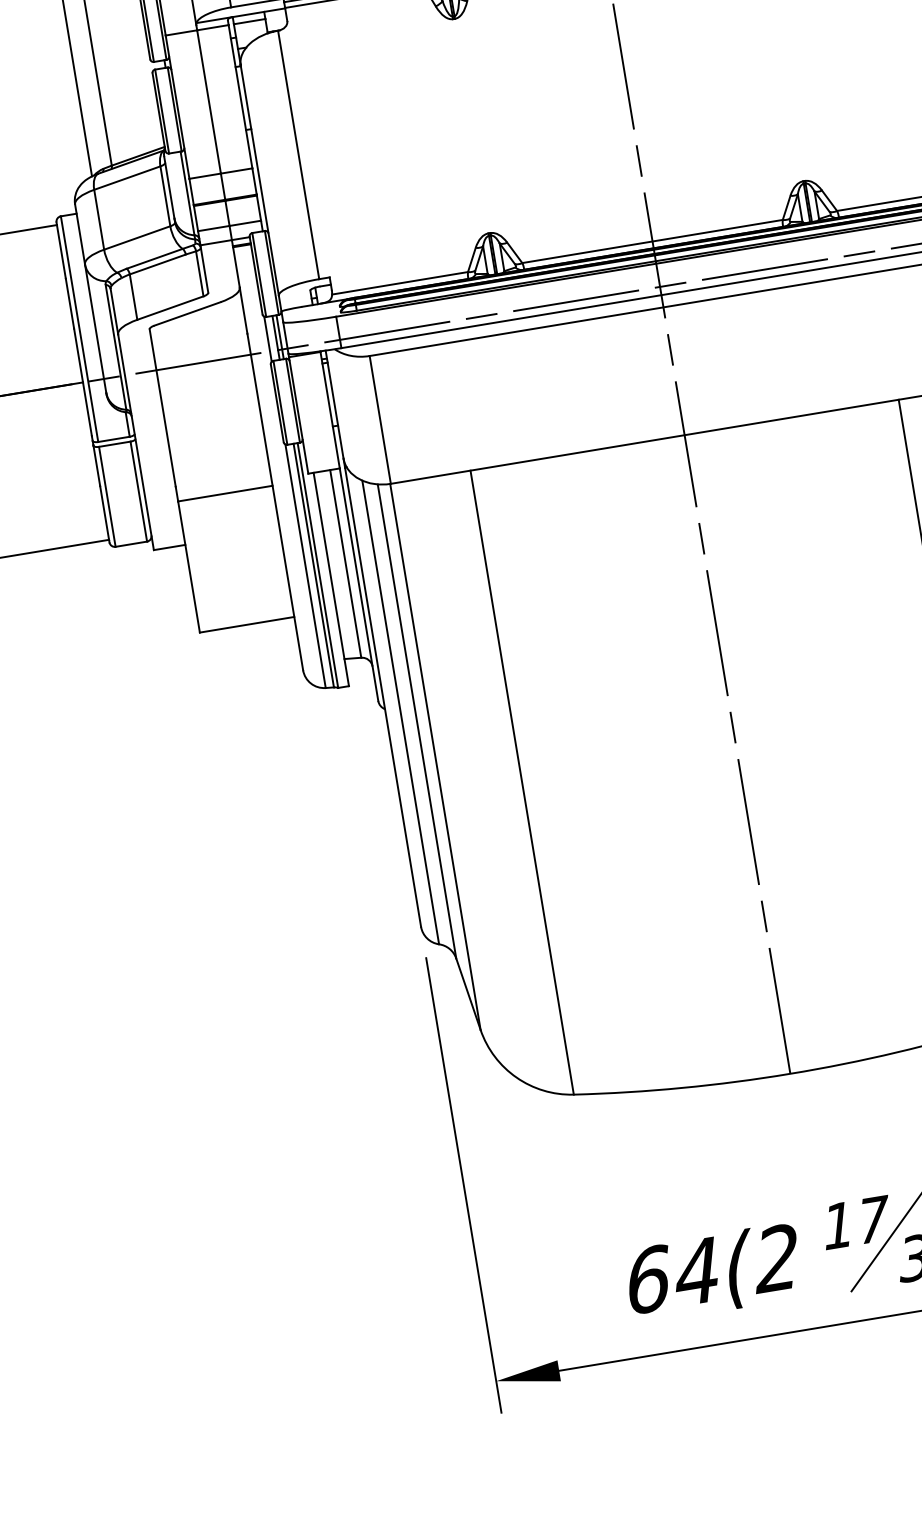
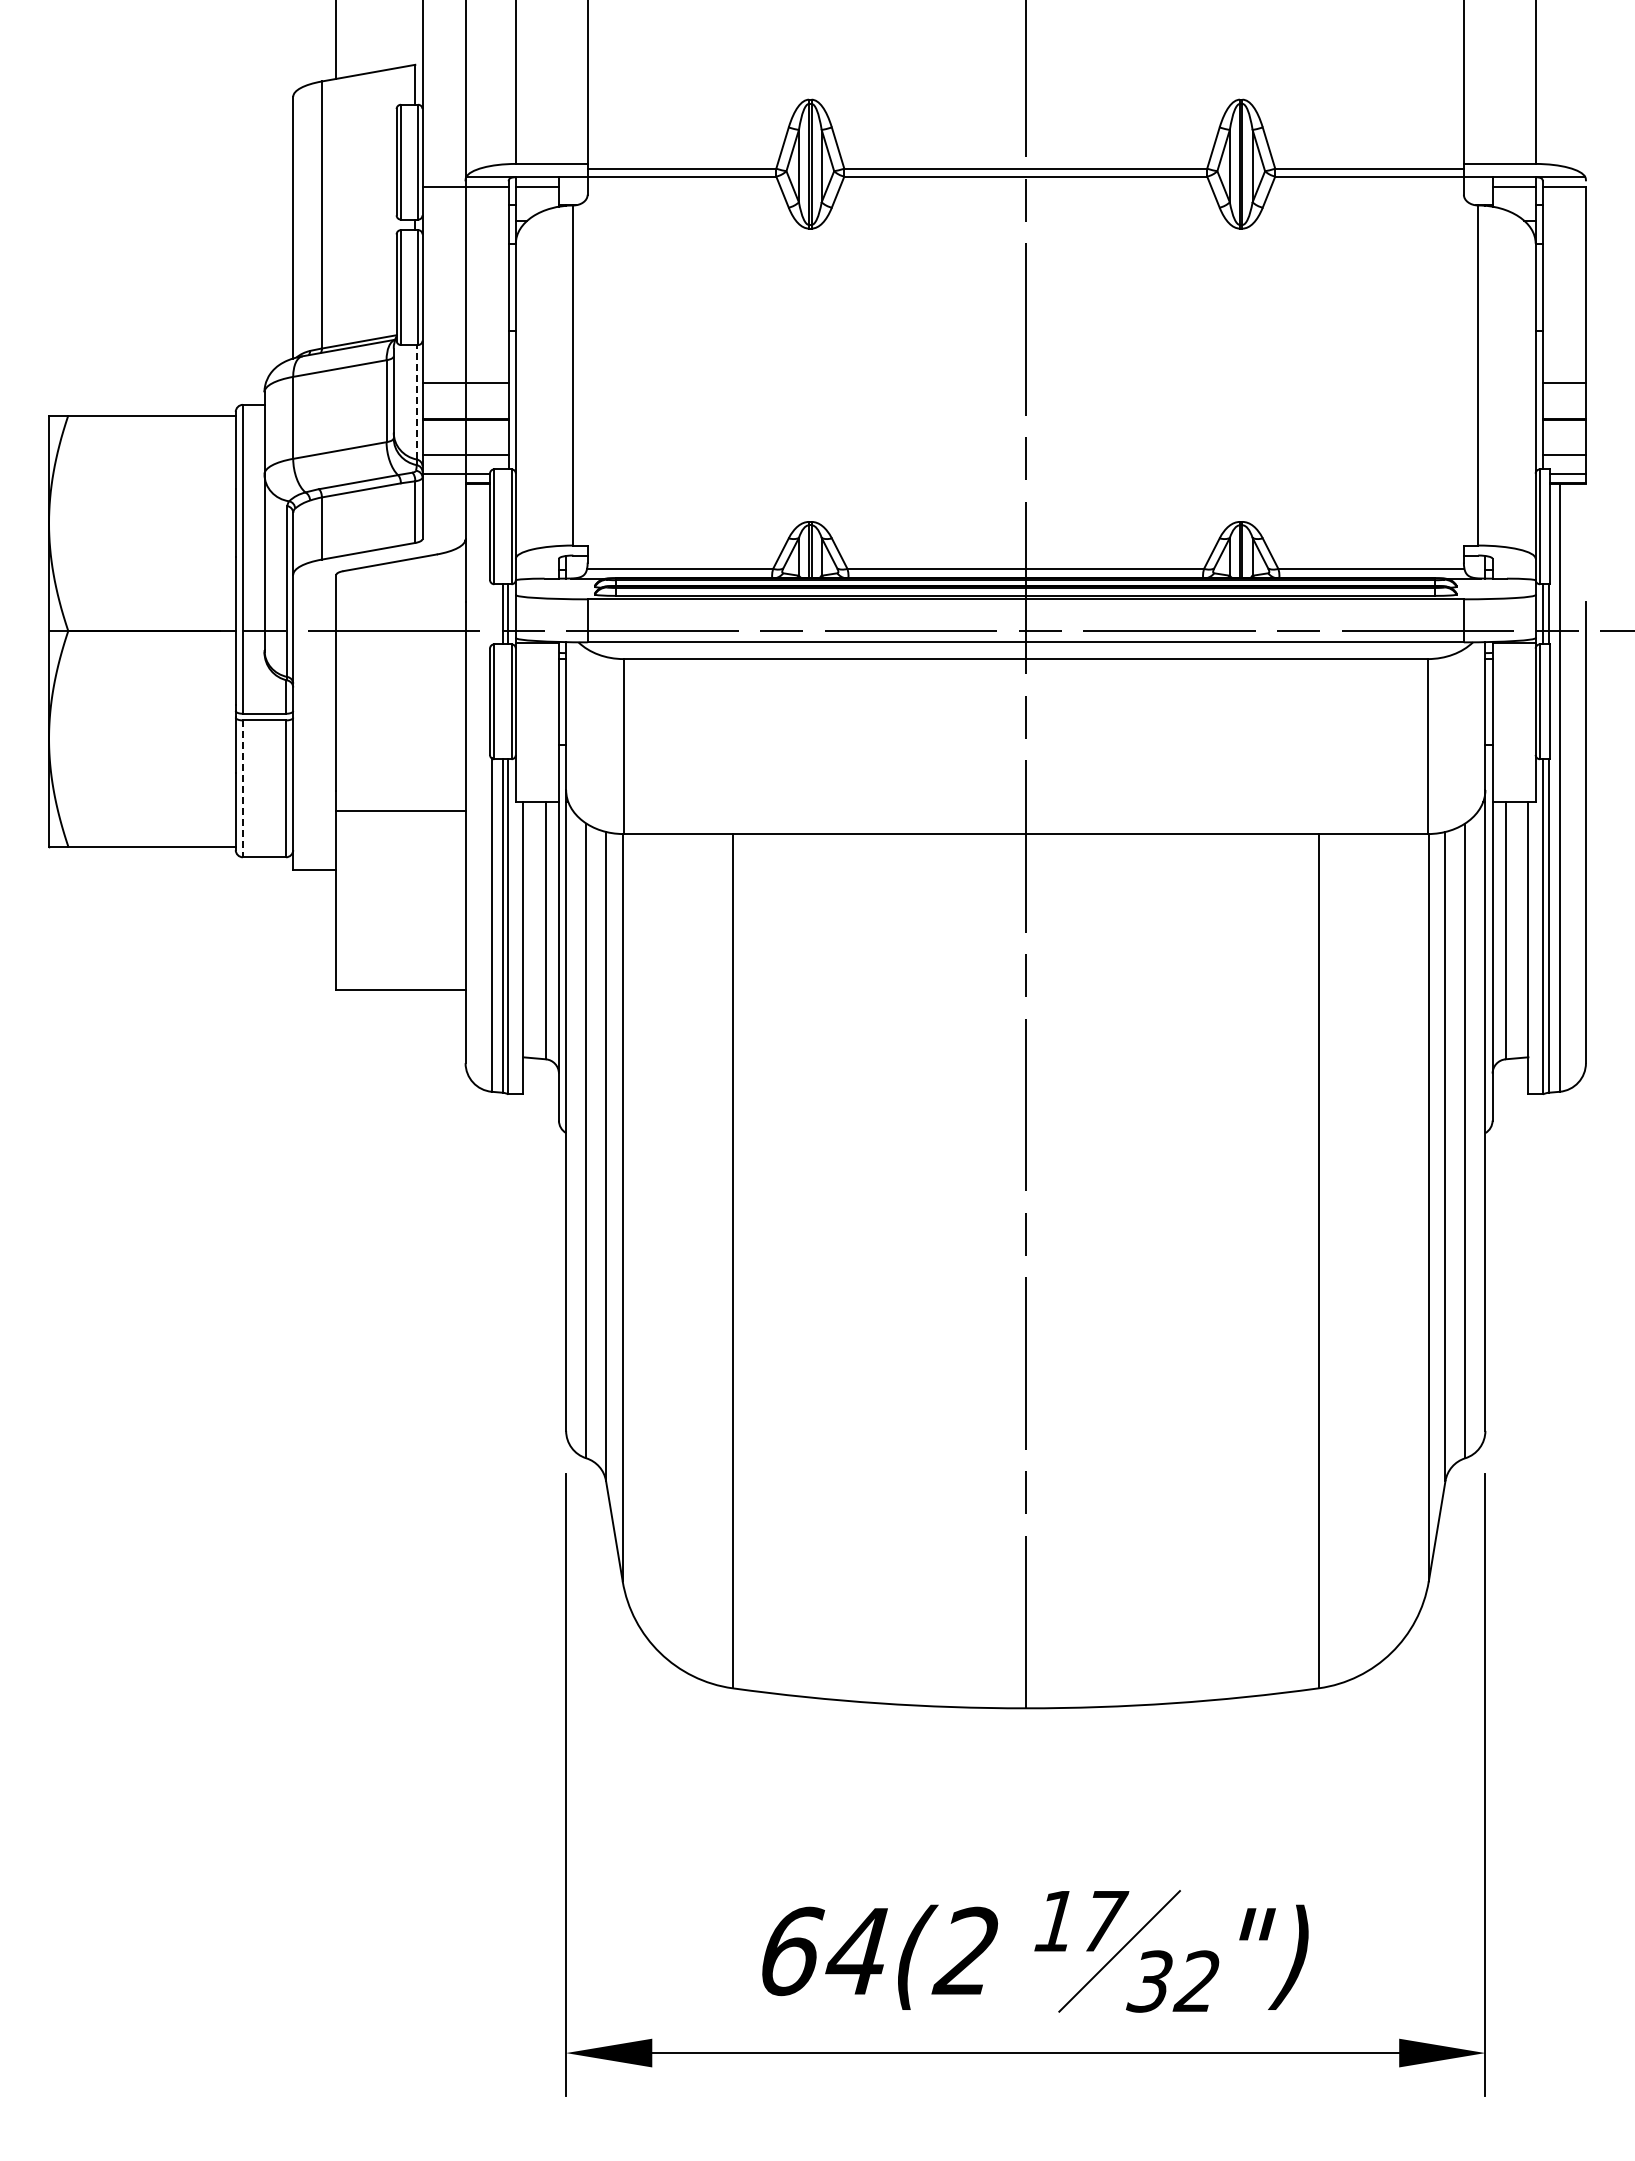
line: (187, 192) -> (416, 401), solid -> dashed
line: (267, 339) -> (491, 614), removed
line: (107, 497) -> (242, 789), solid -> dashed

